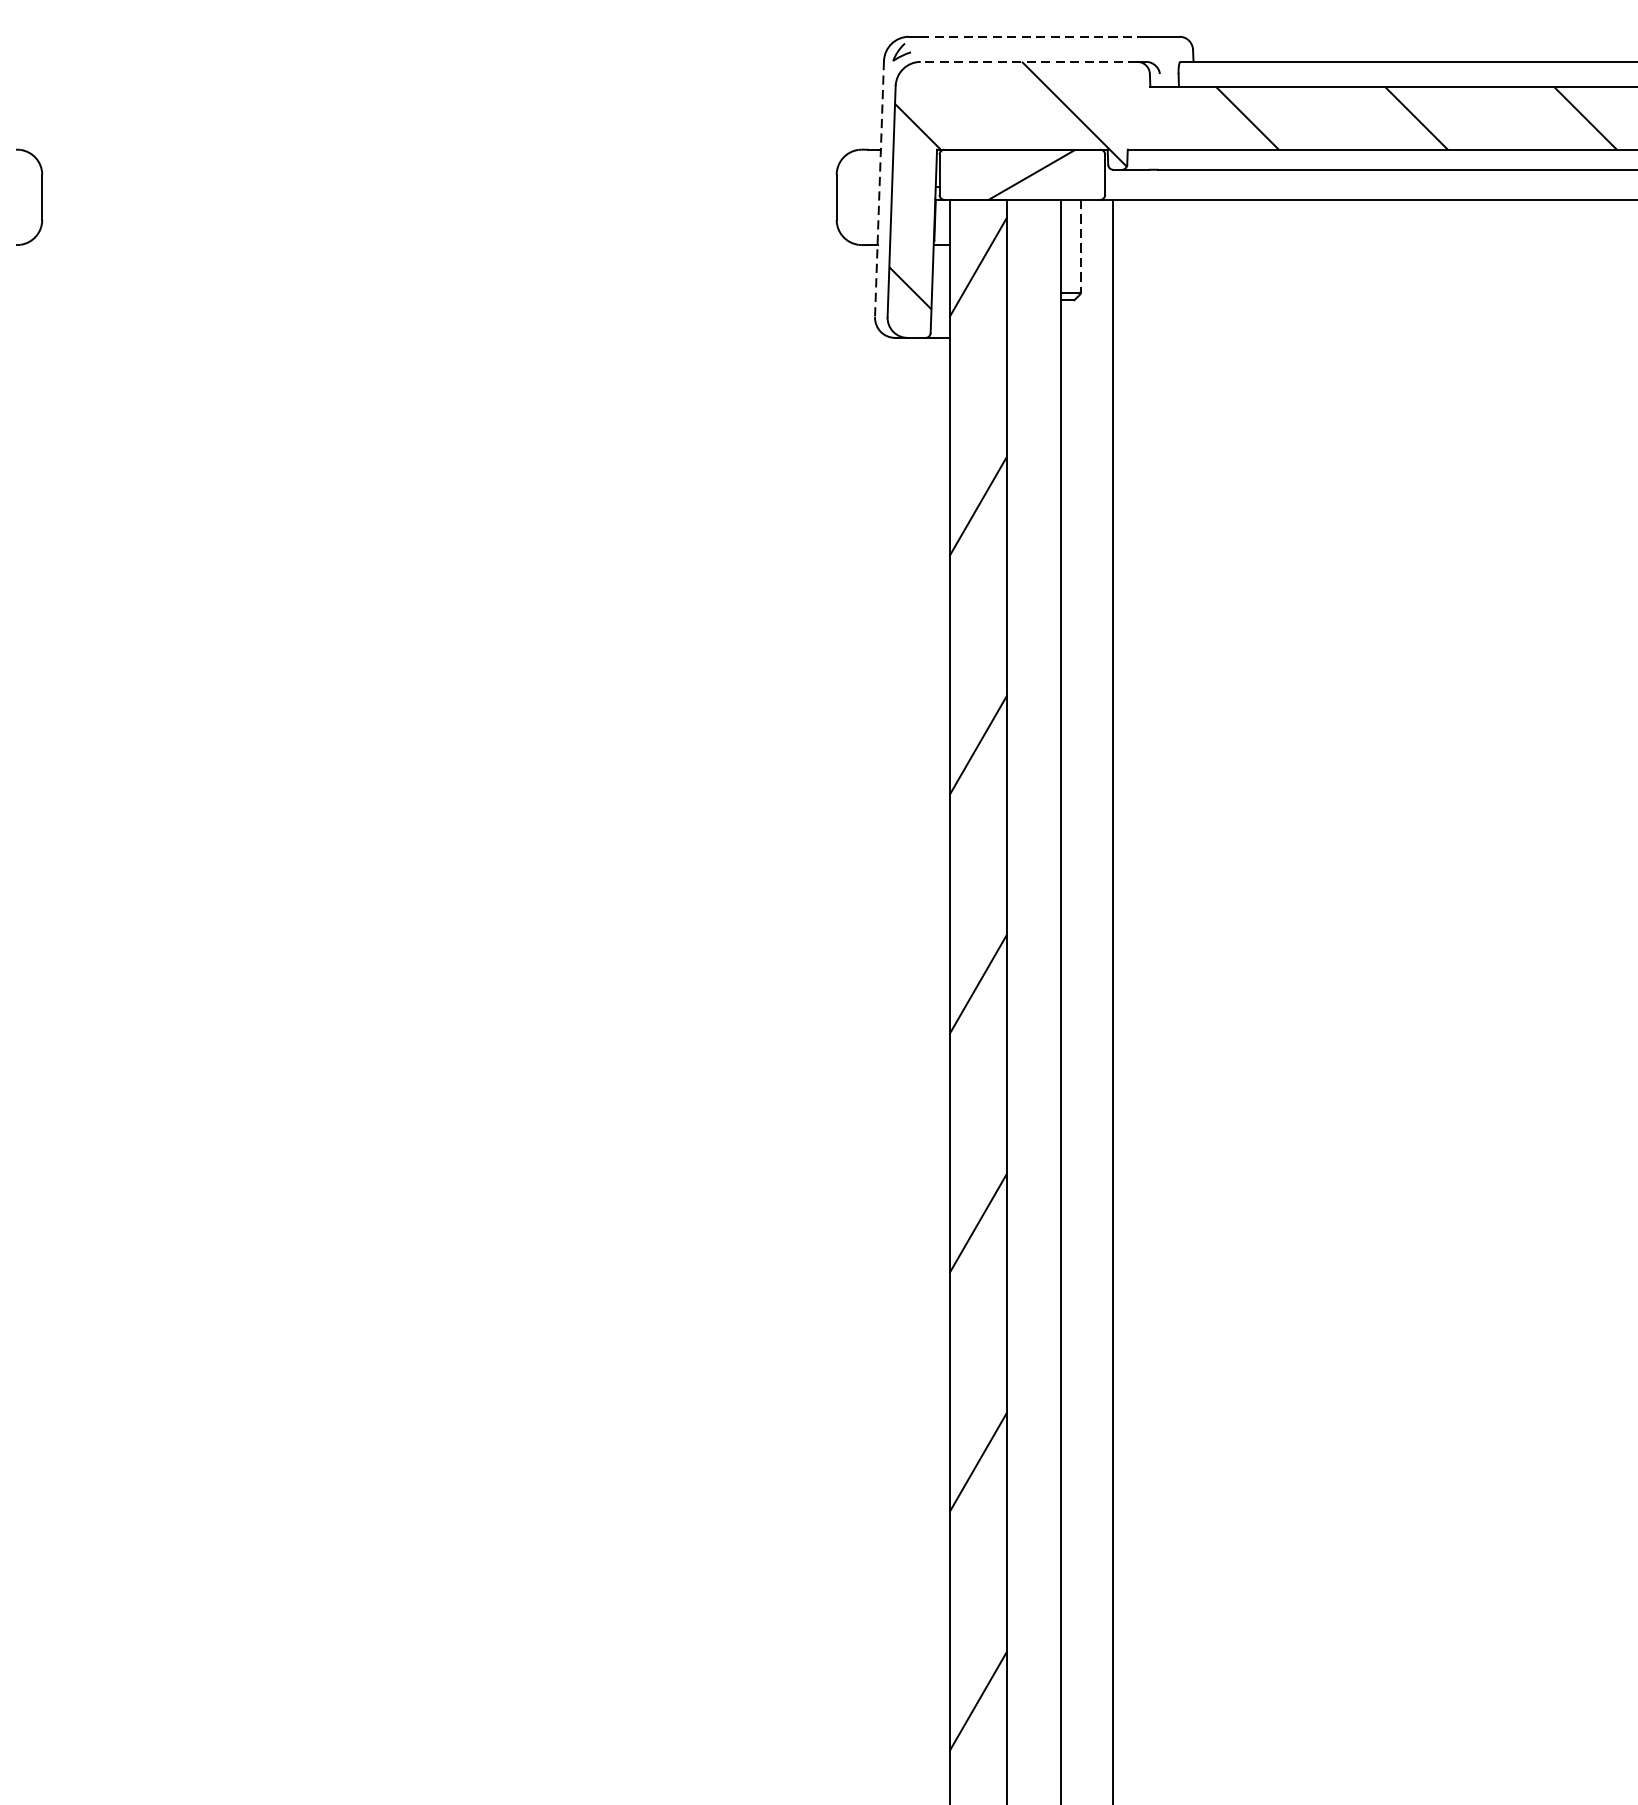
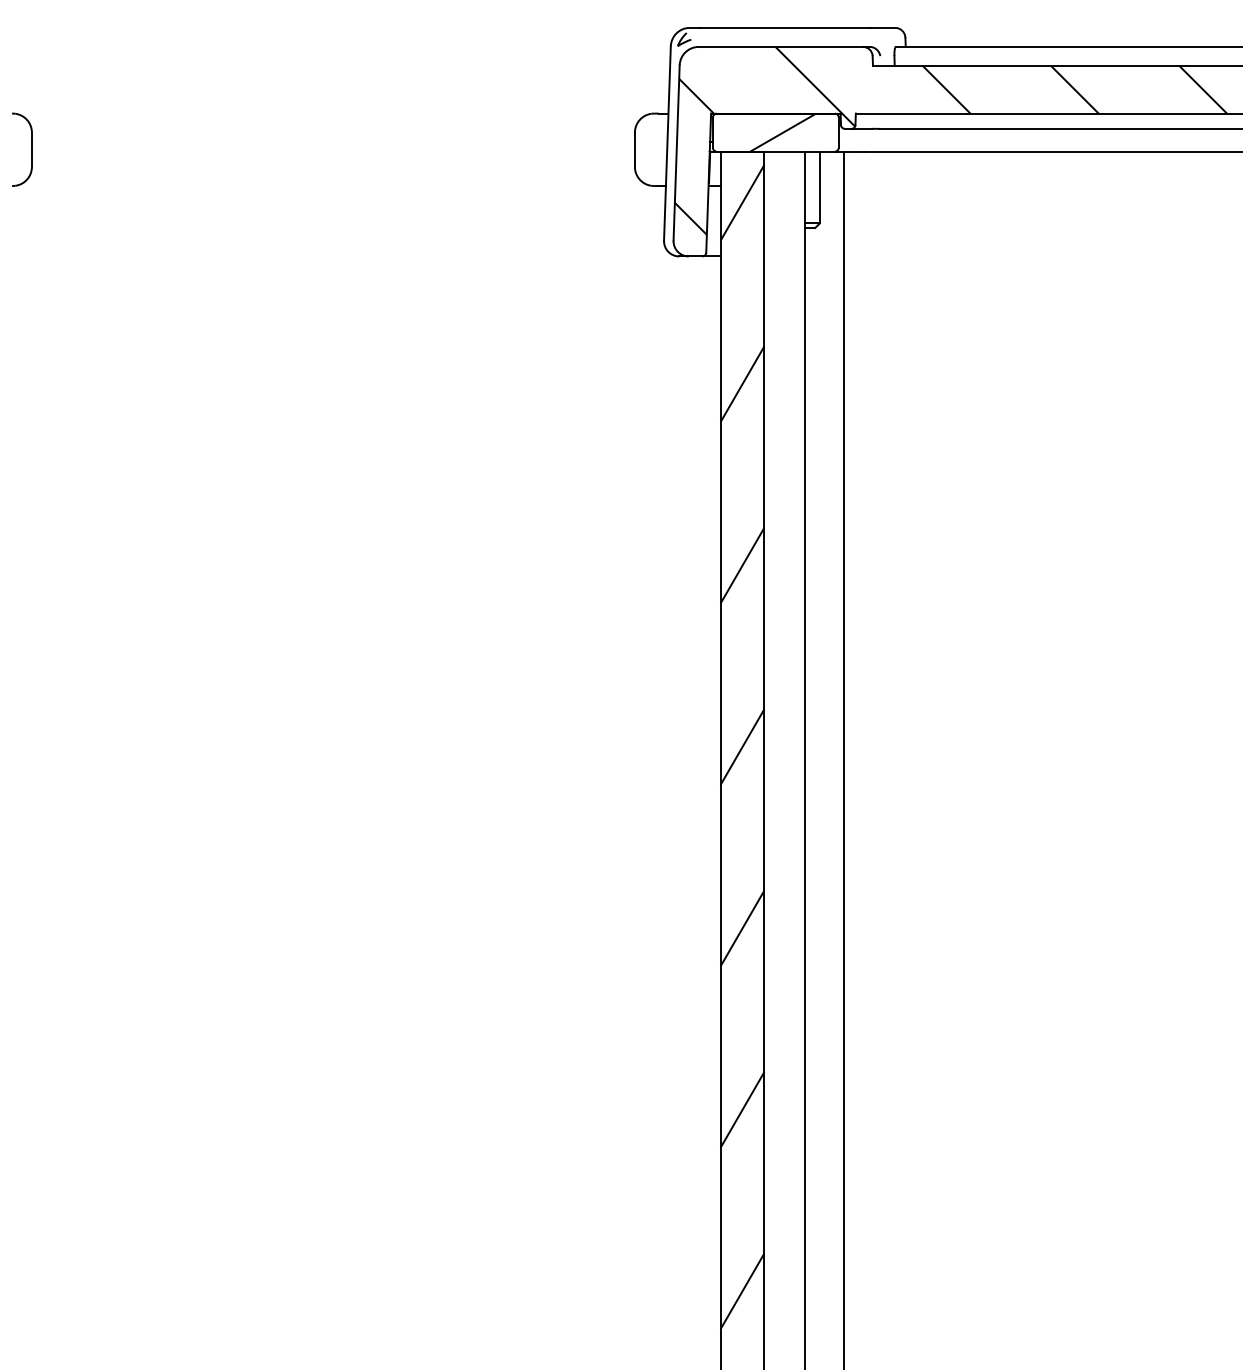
line: (1035, 36) -> (785, 27), dashed -> solid
line: (1028, 61) -> (780, 46), dashed -> solid
line: (879, 189) -> (667, 143), dashed -> solid
line: (1081, 247) -> (820, 187), dashed -> solid

